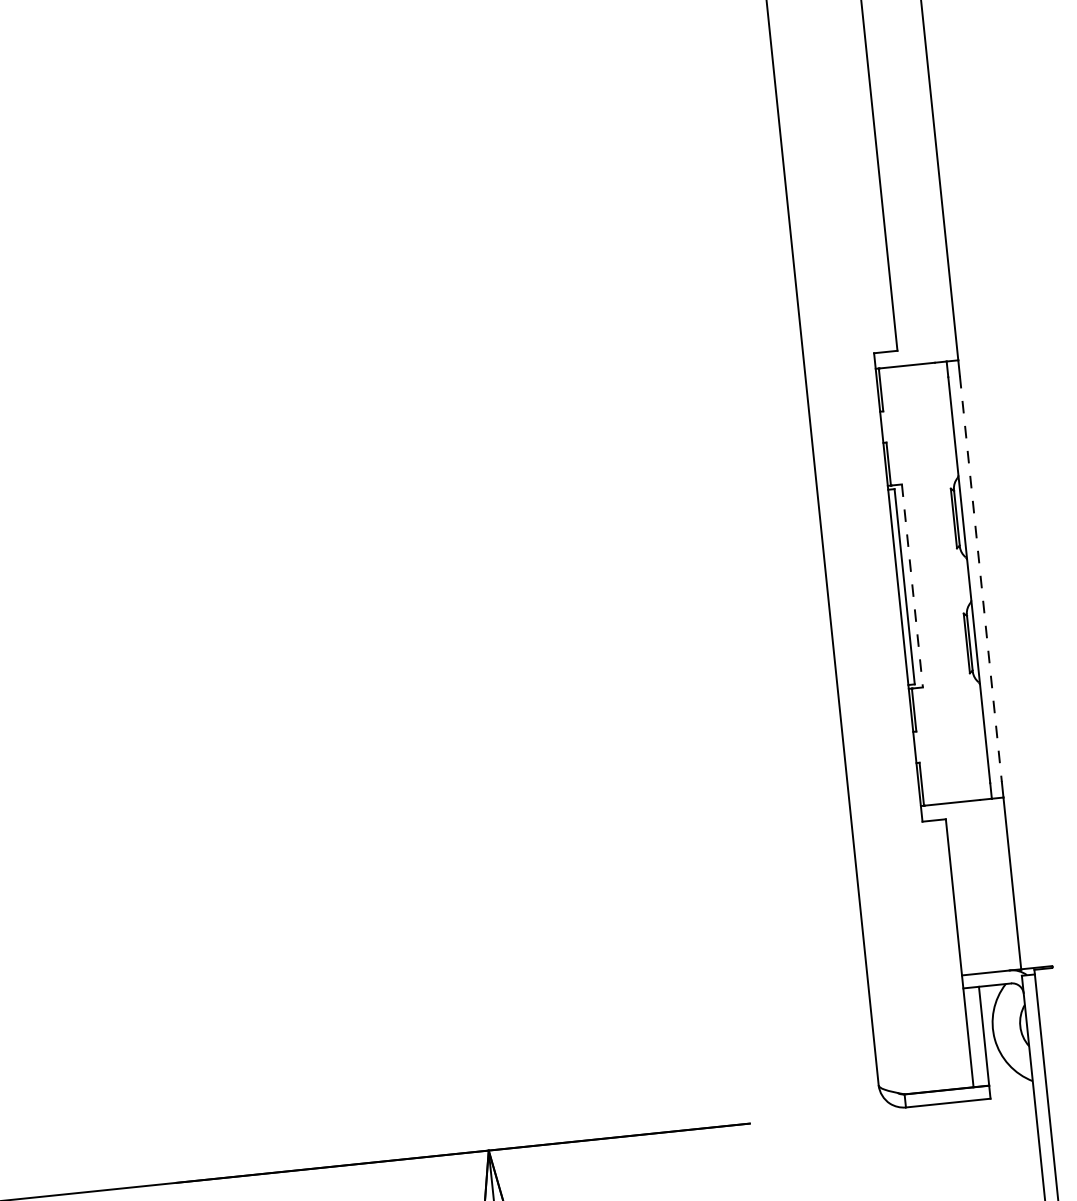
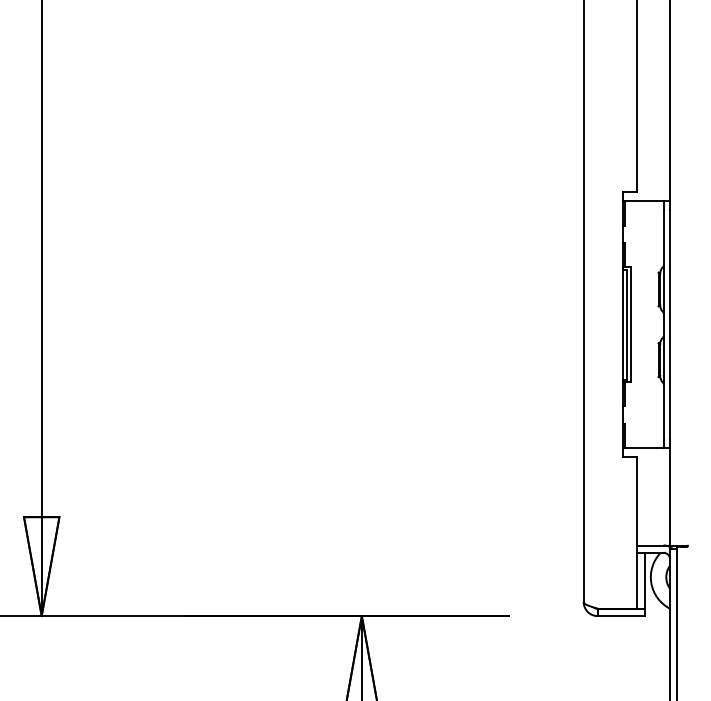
line: (981, 578) -> (670, 324), dashed -> solid
line: (912, 587) -> (631, 325), dashed -> solid

